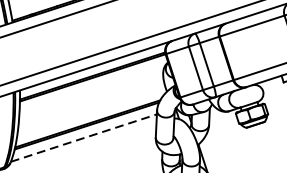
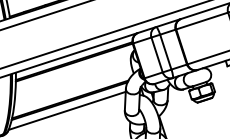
line: (84, 137) -> (67, 110), dashed -> solid

